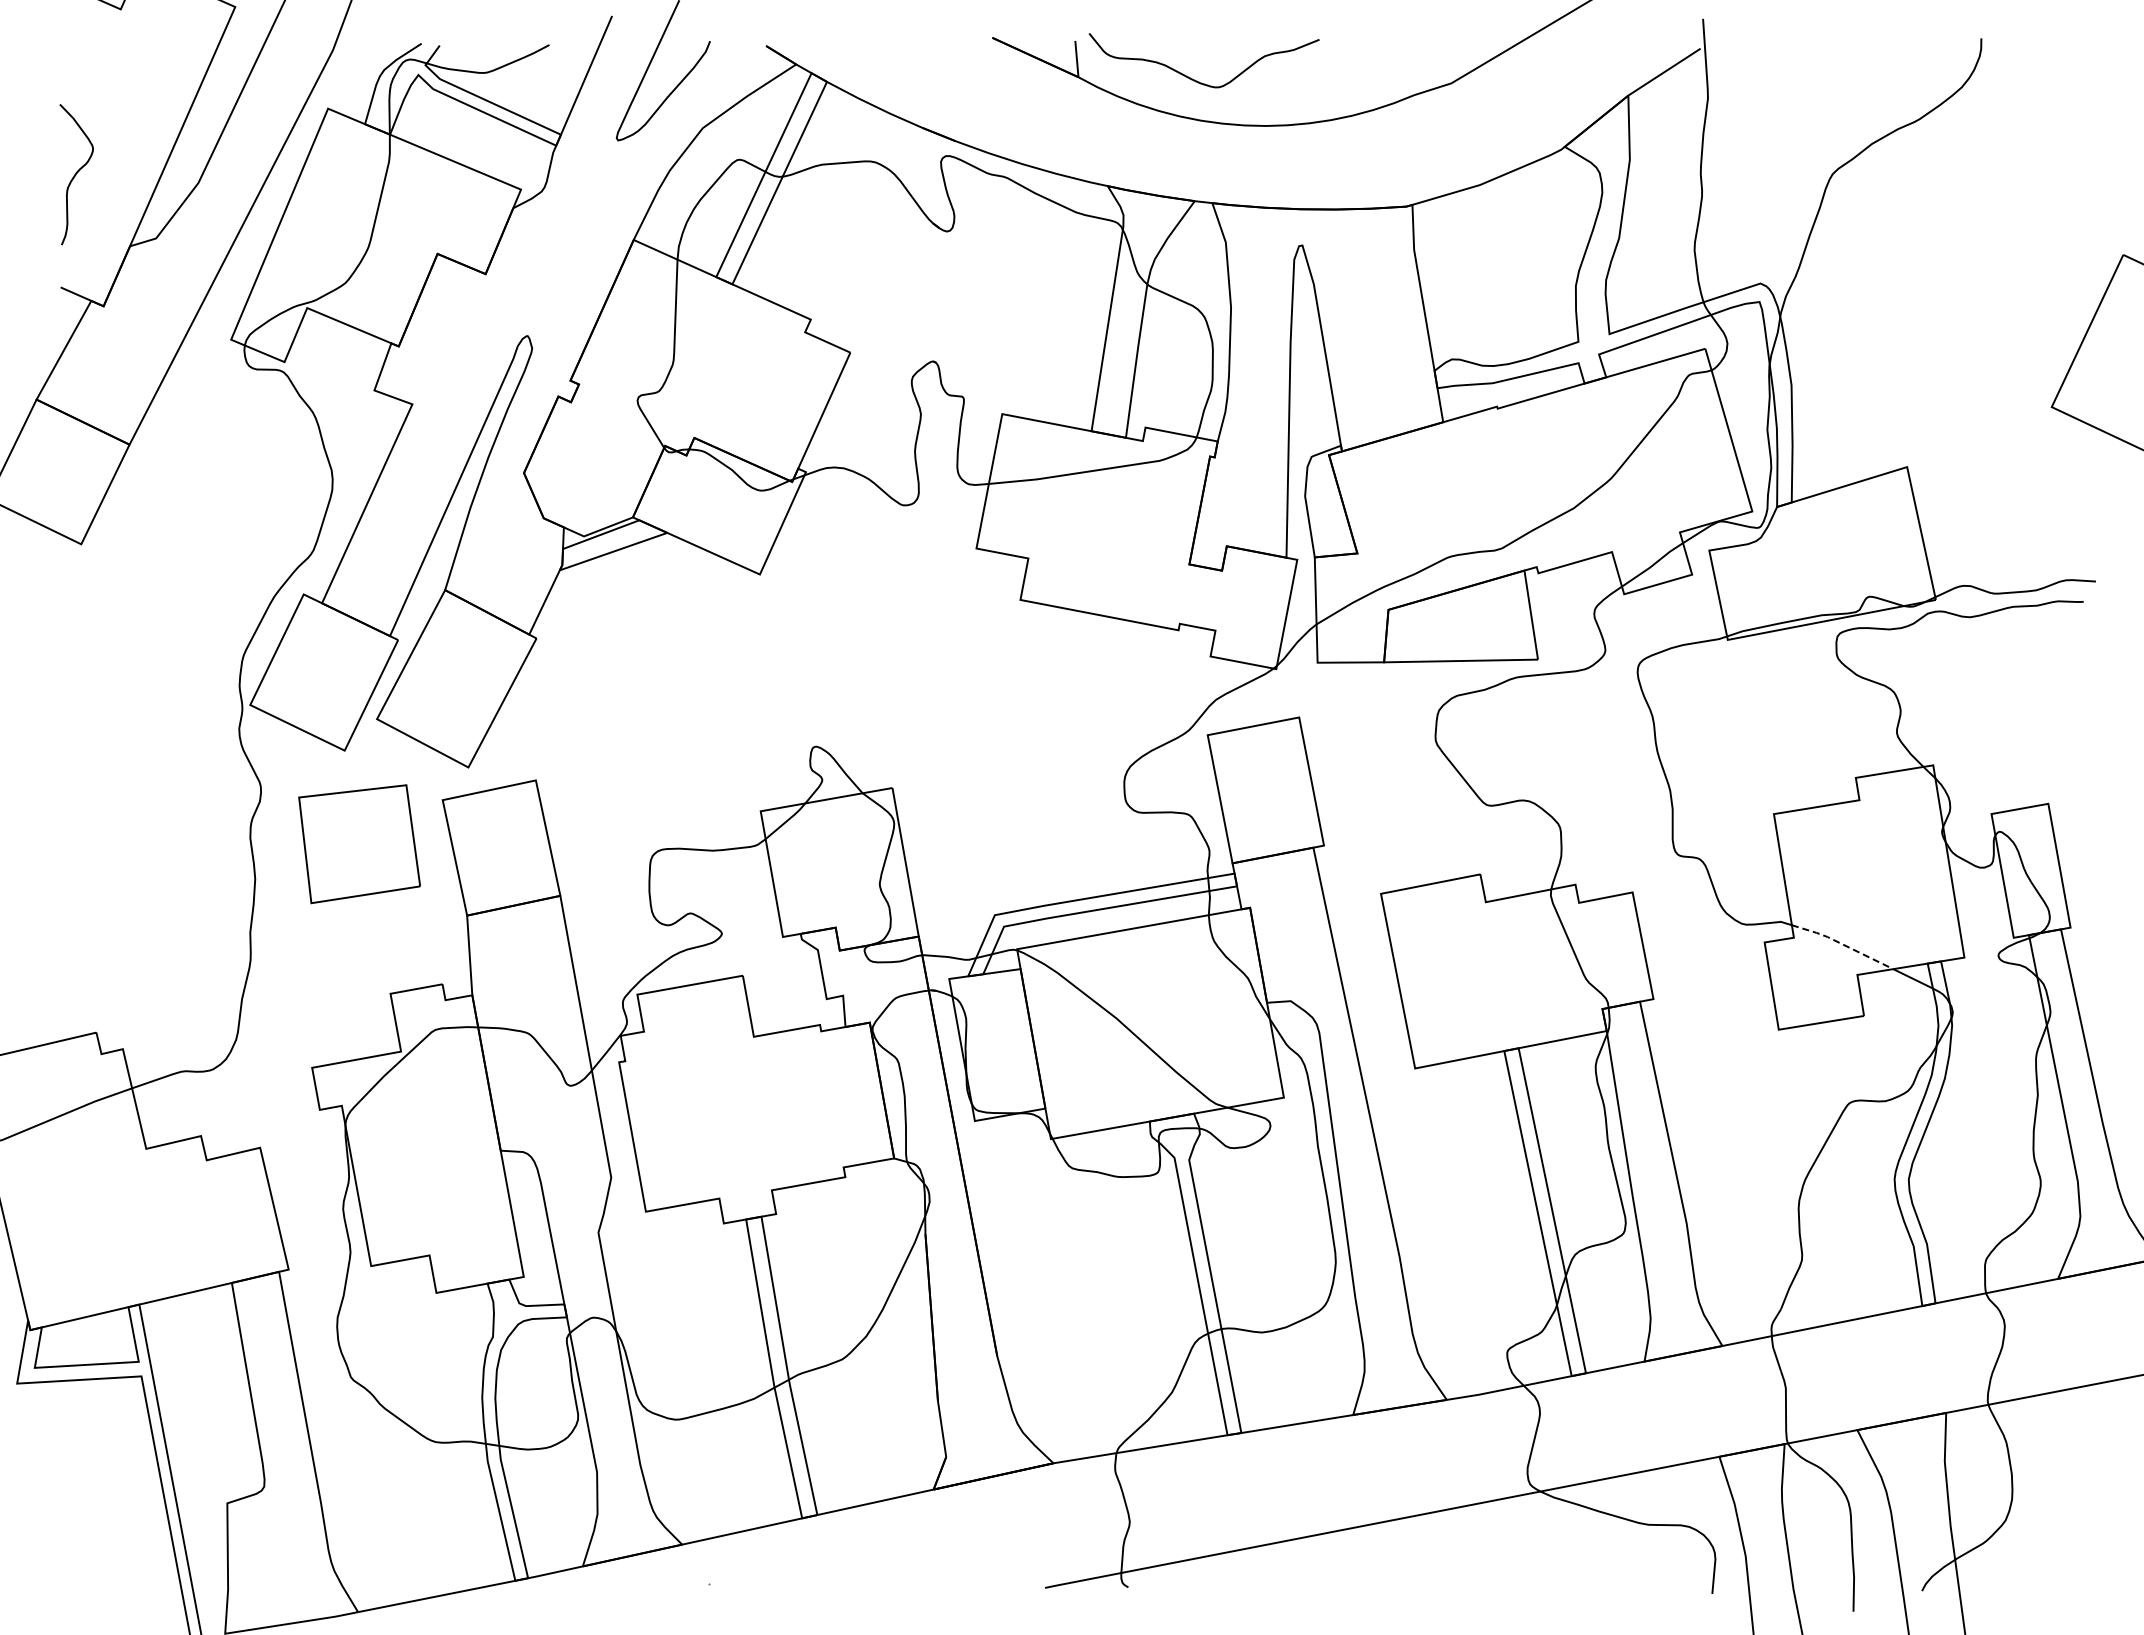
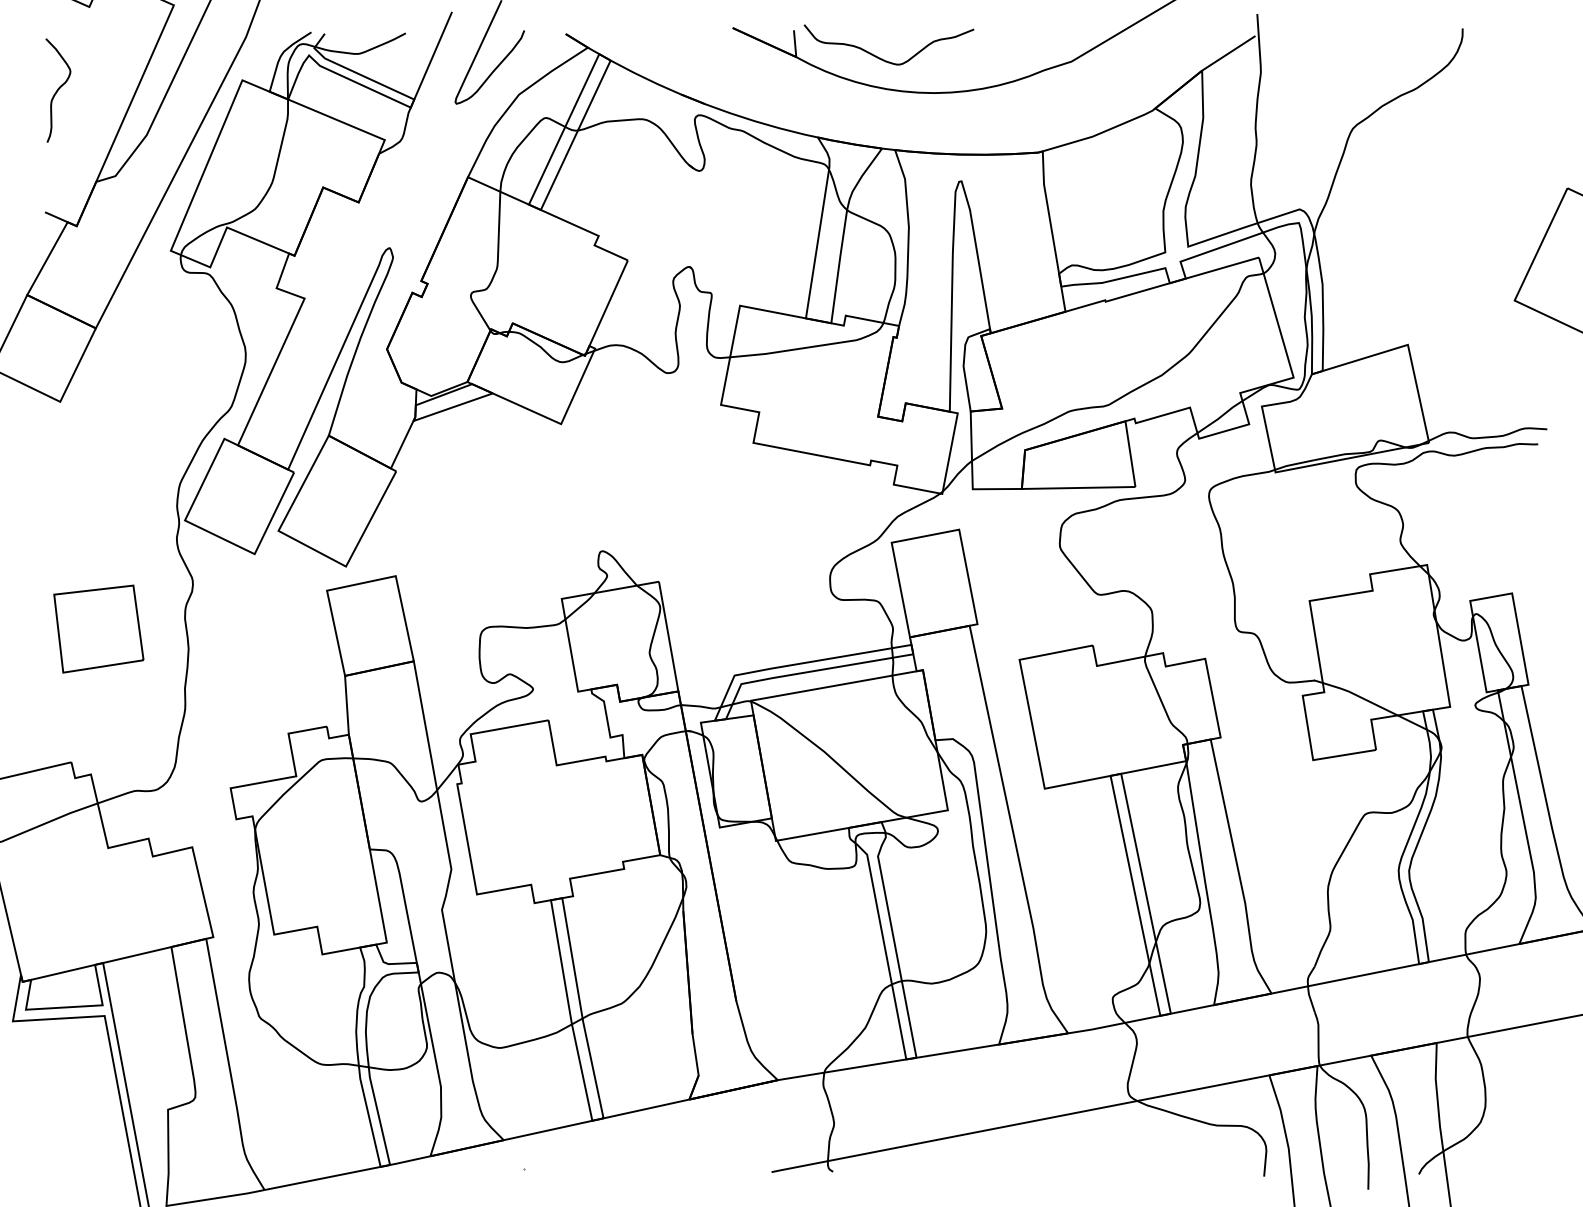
curve: (76, 174) -> (58, 90), moved
part: (359, 844) -> (98, 629), moved
line: (1842, 944) -> (1360, 697), dashed -> solid

